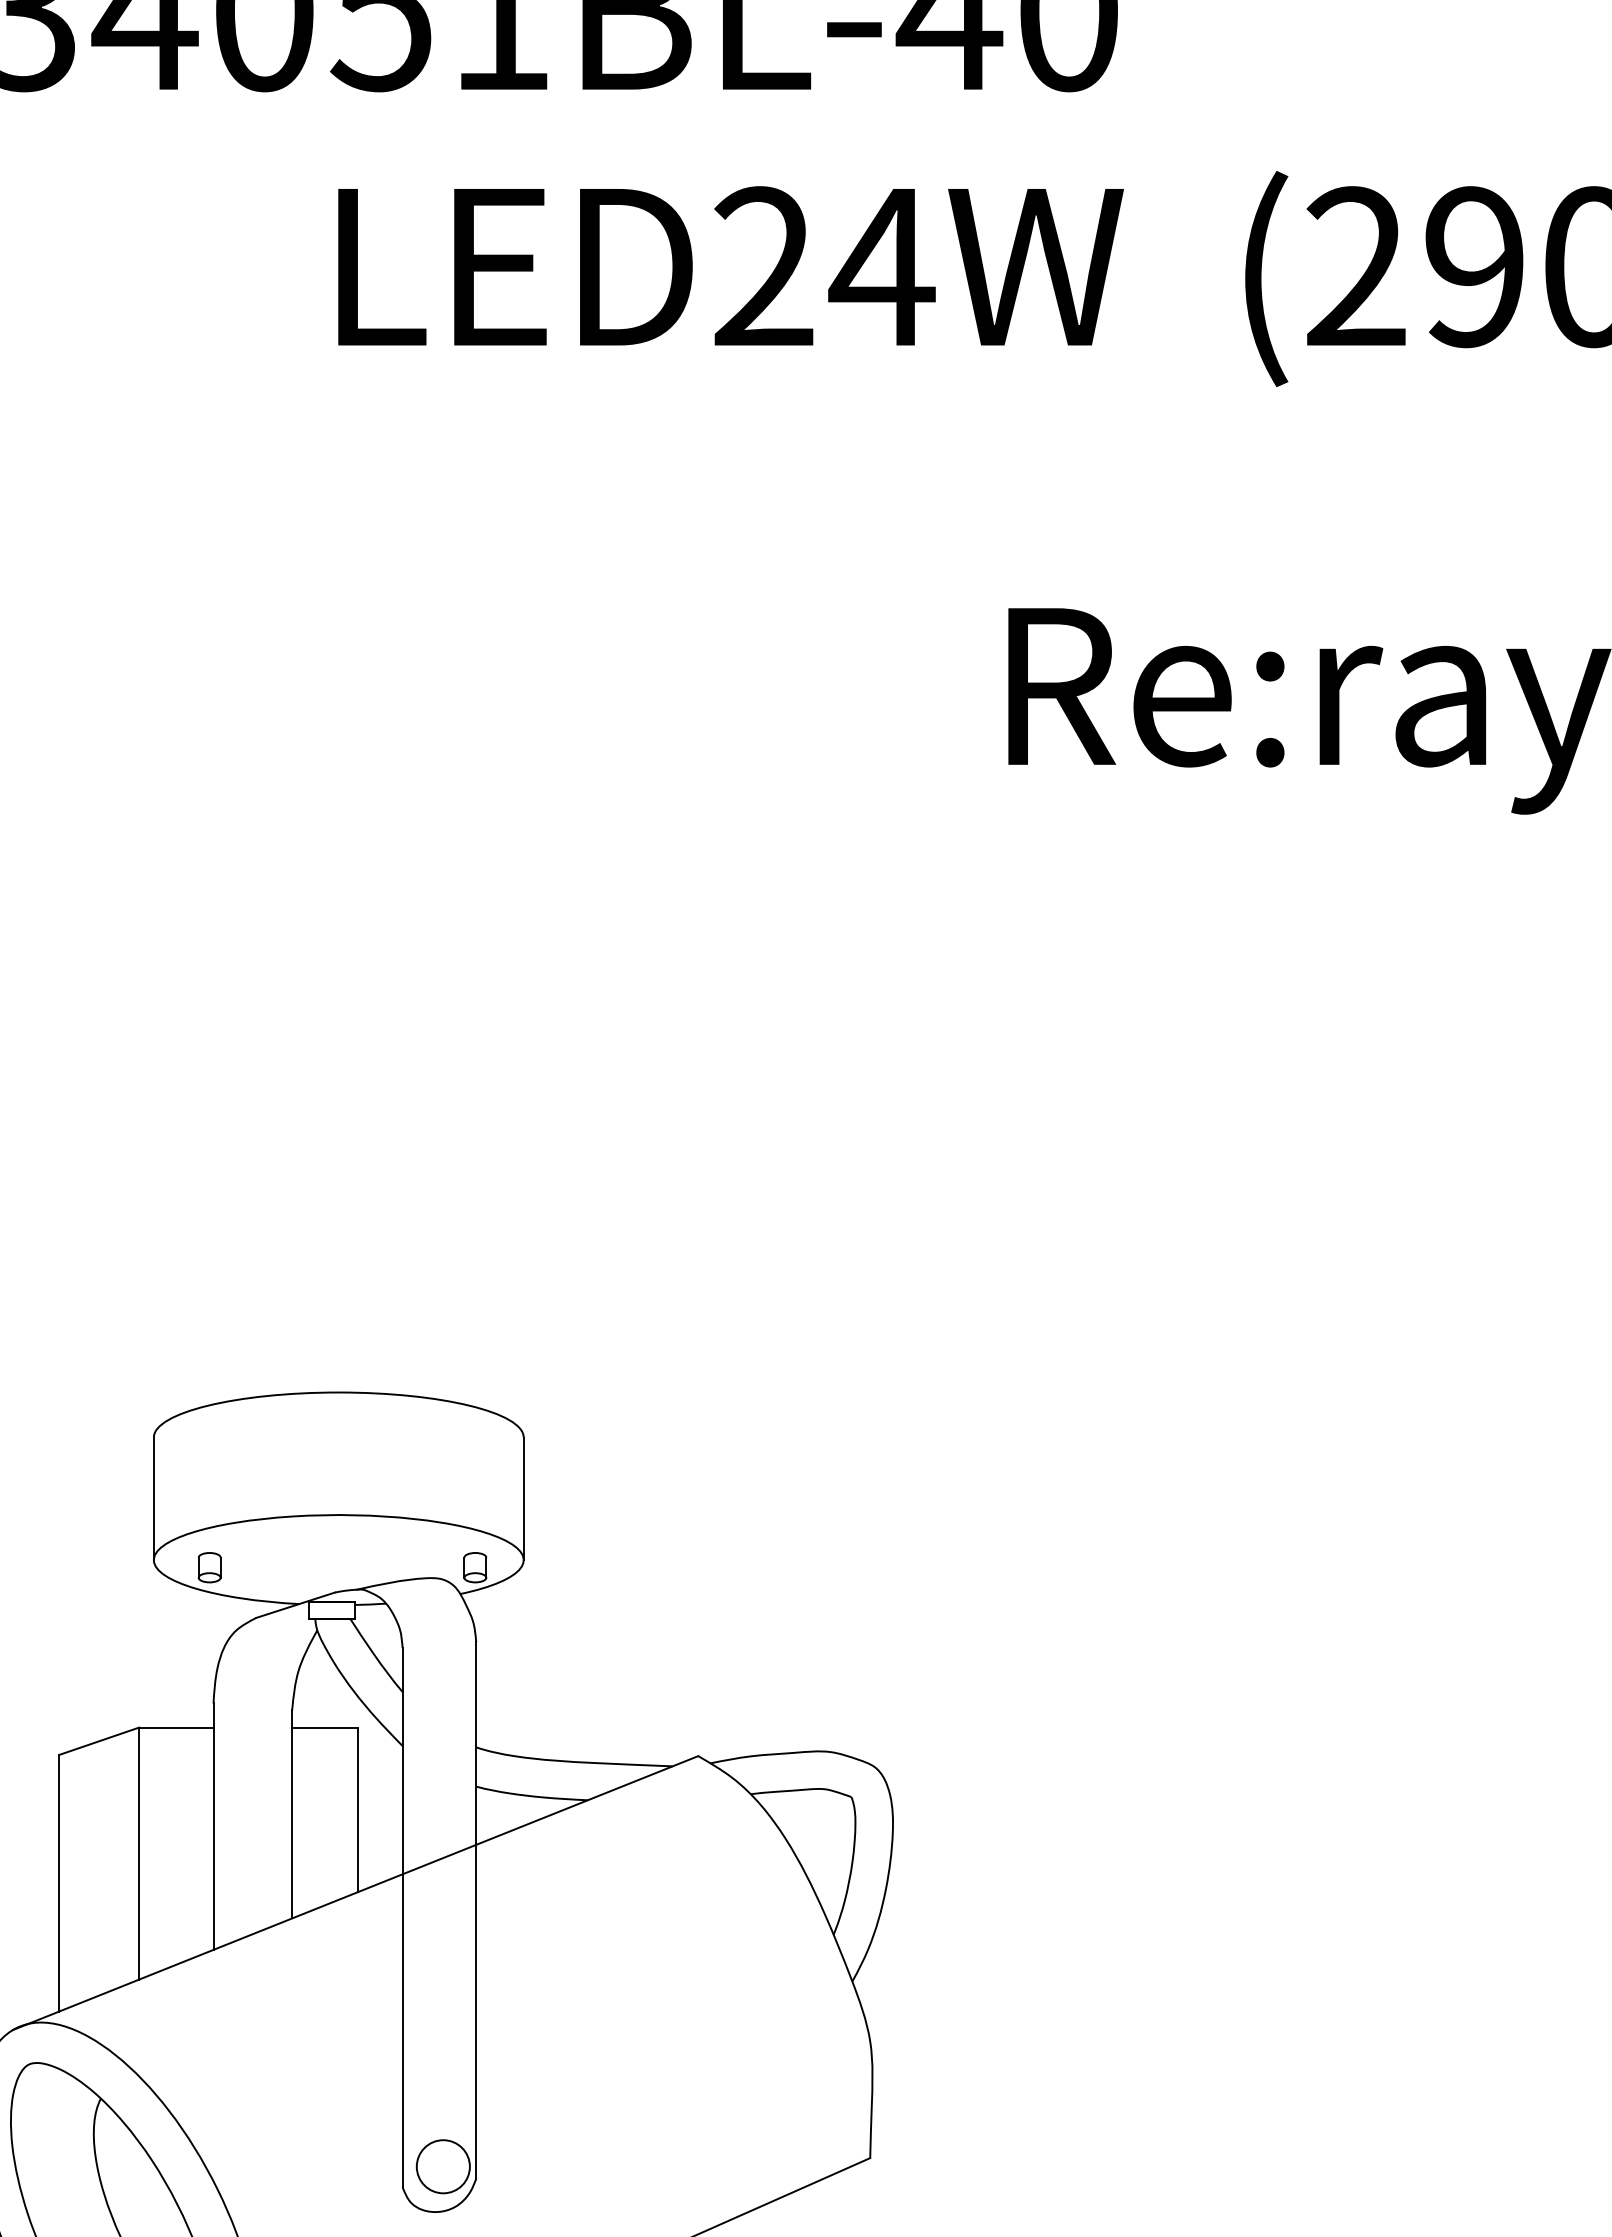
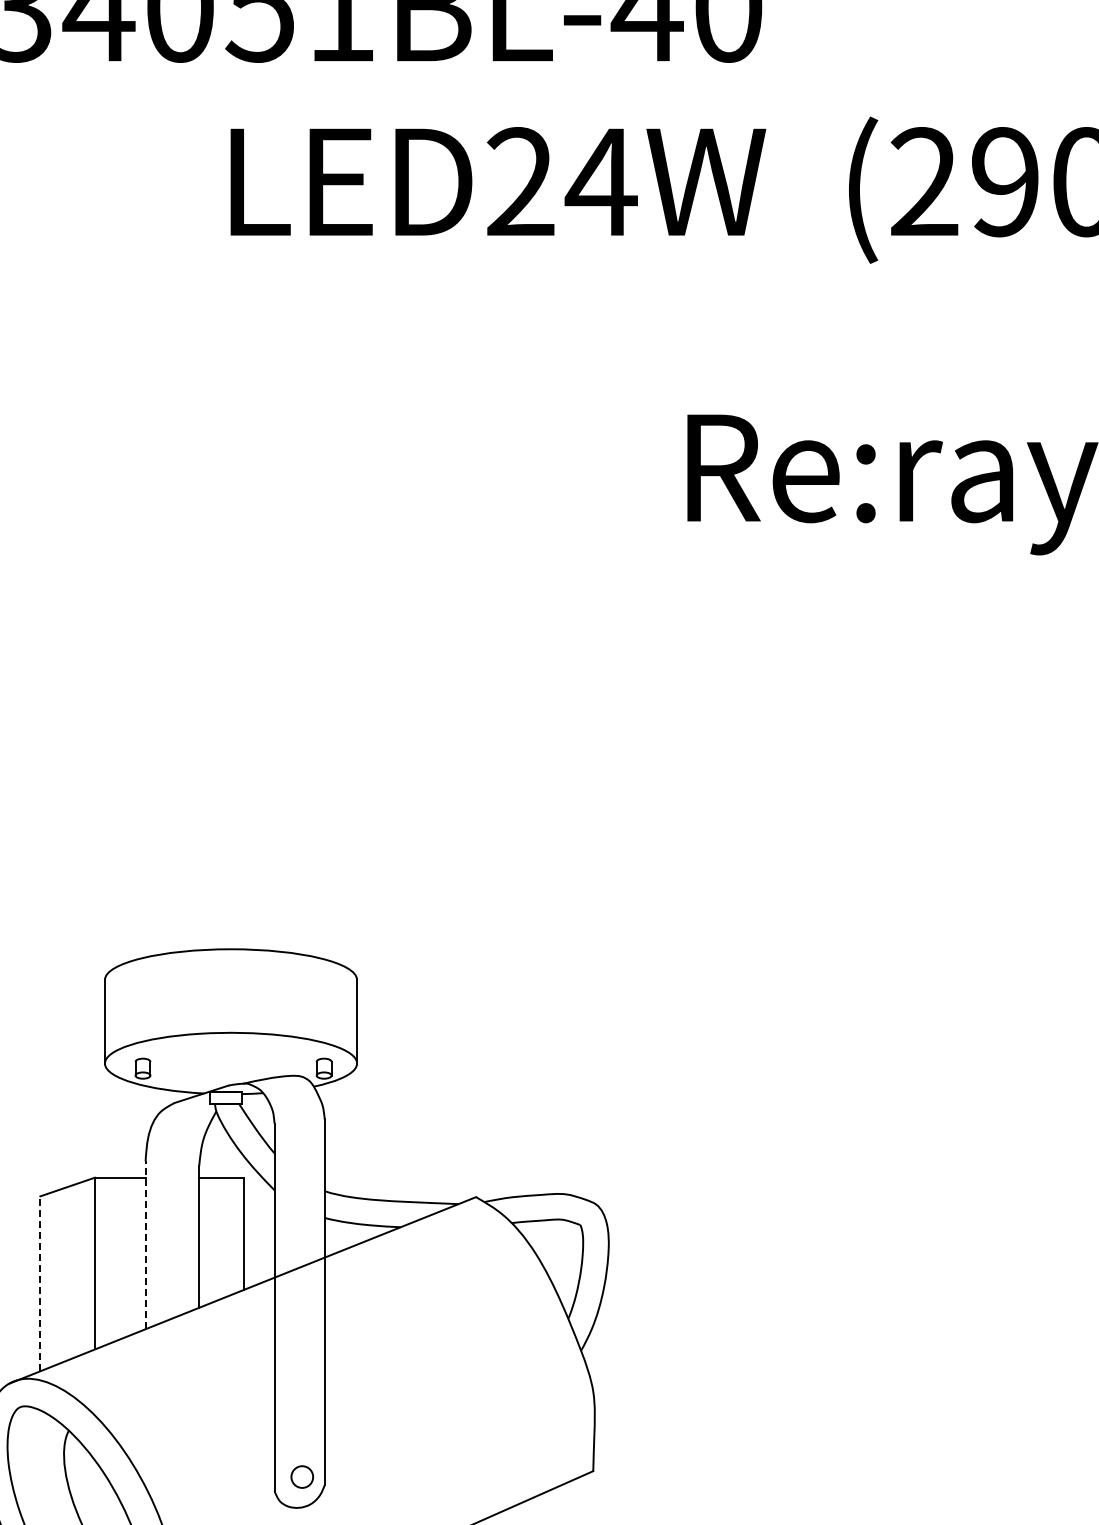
line: (213, 1827) -> (145, 1245), solid -> dashed
line: (59, 1882) -> (40, 1283), solid -> dashed
circle: (443, 2165) -> (302, 1476), size x0.6

